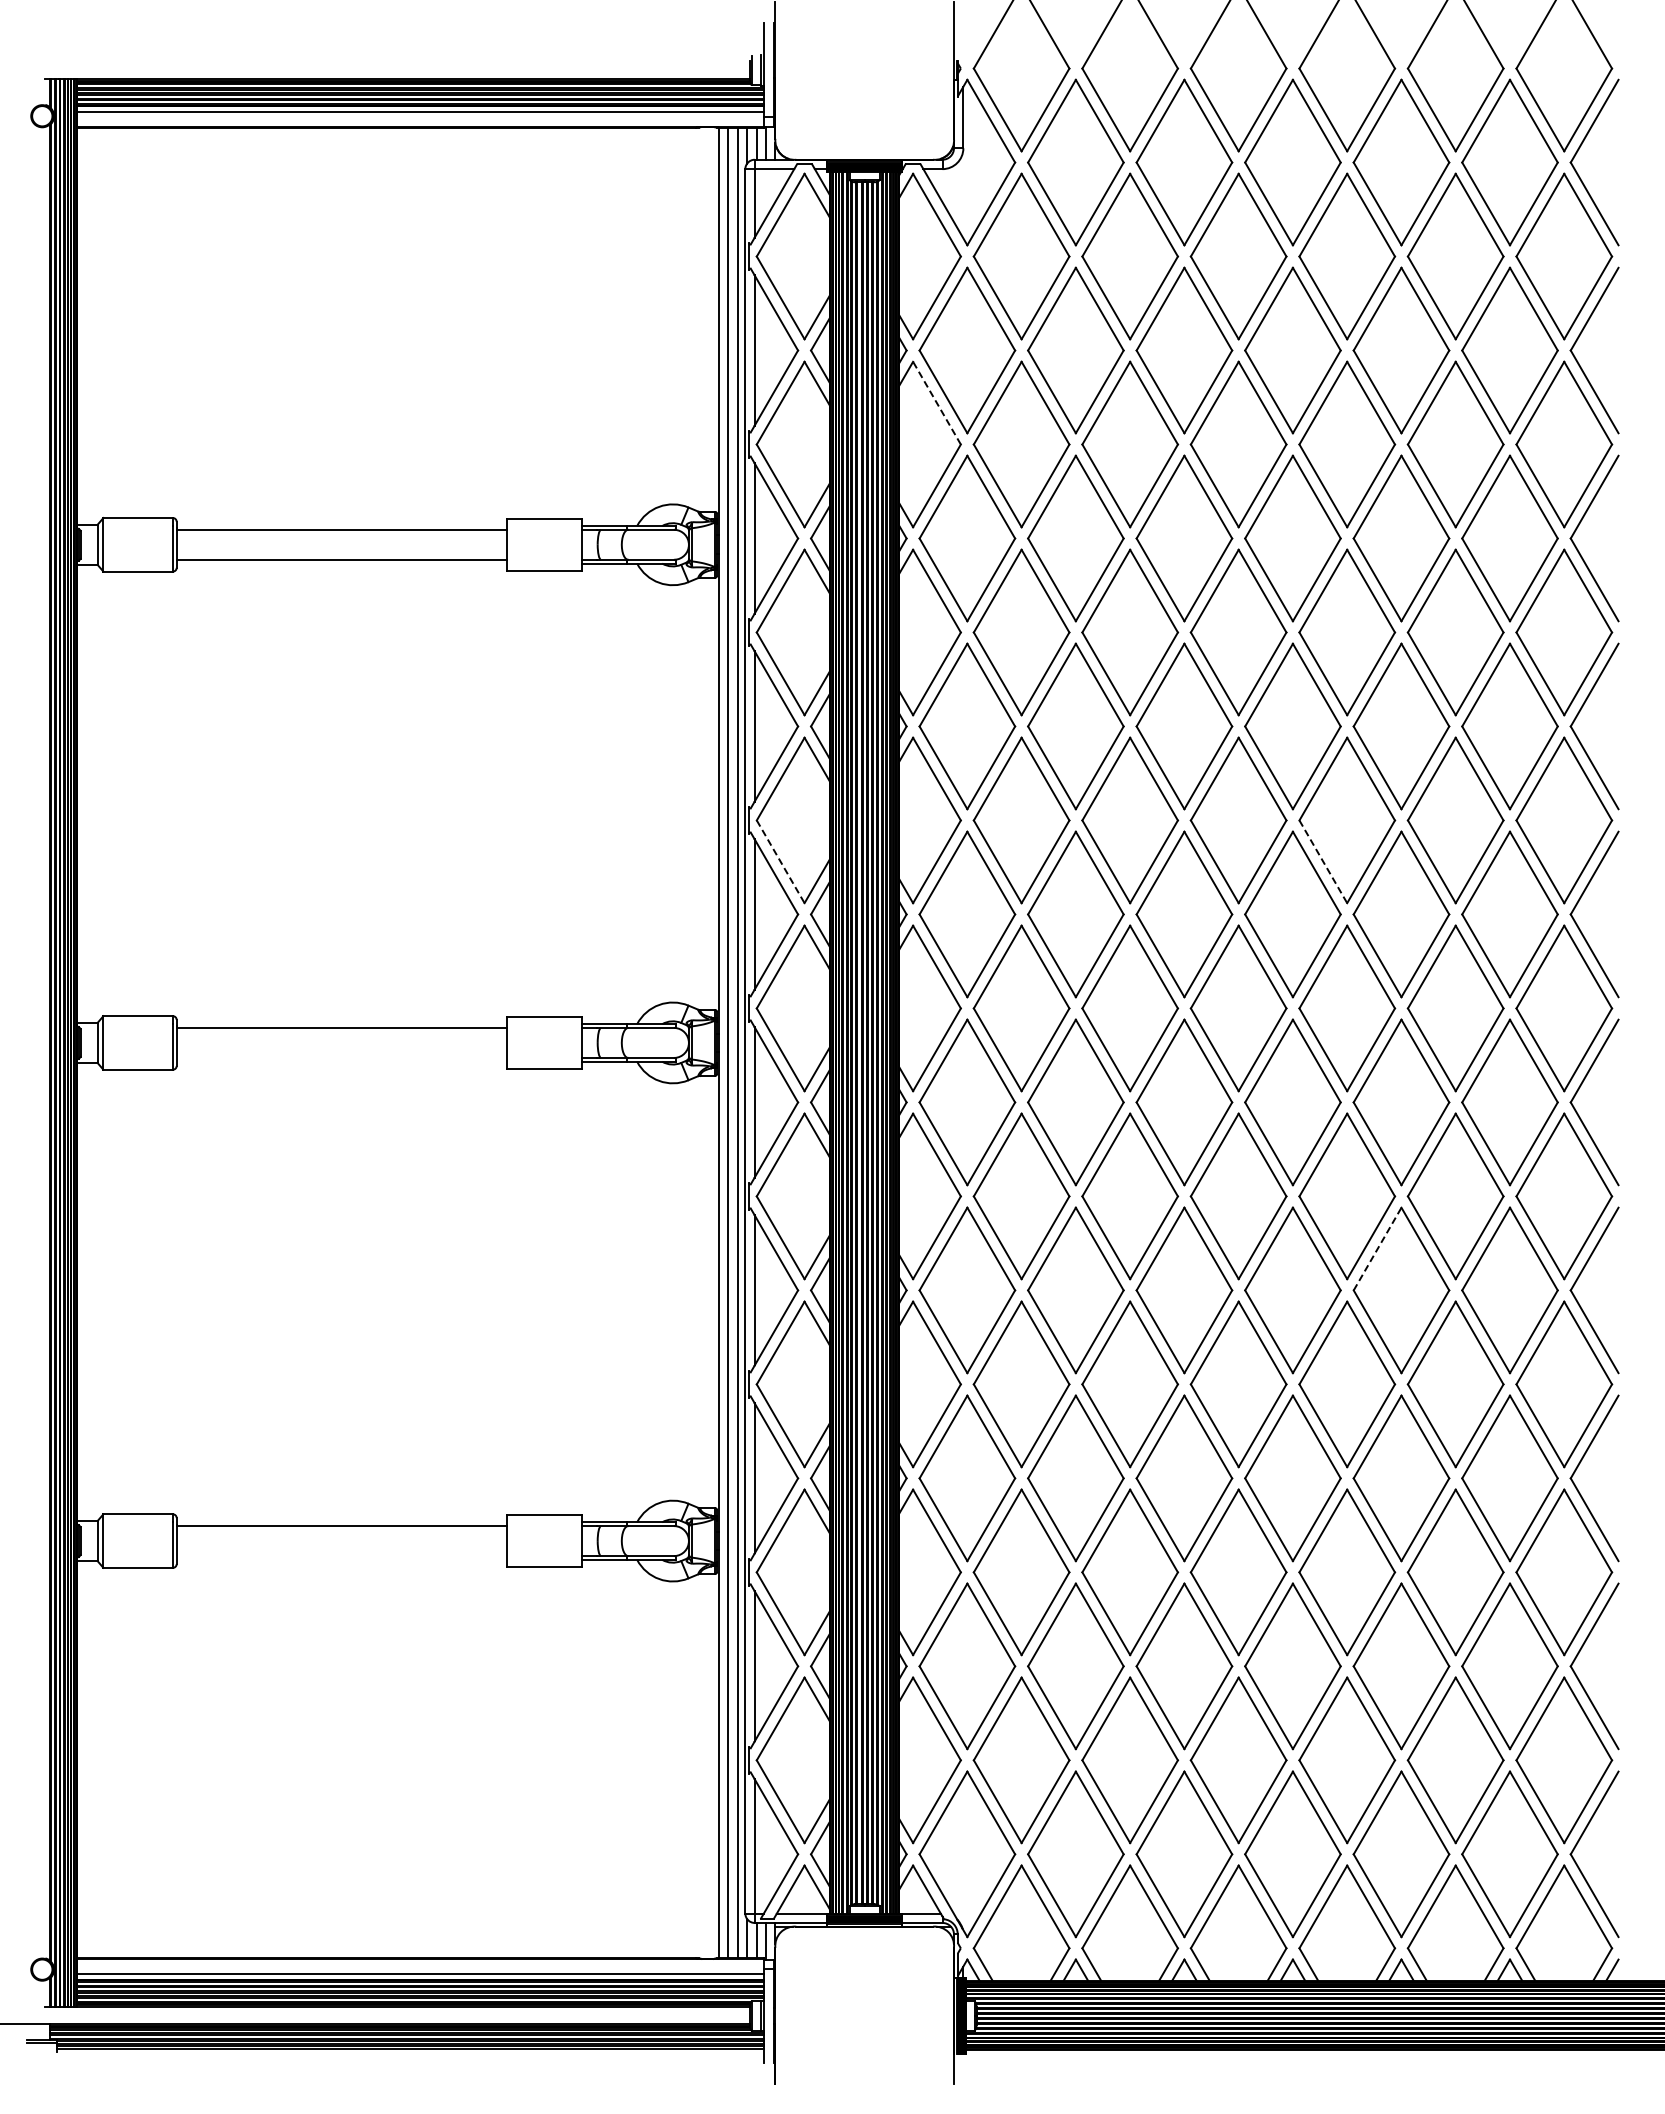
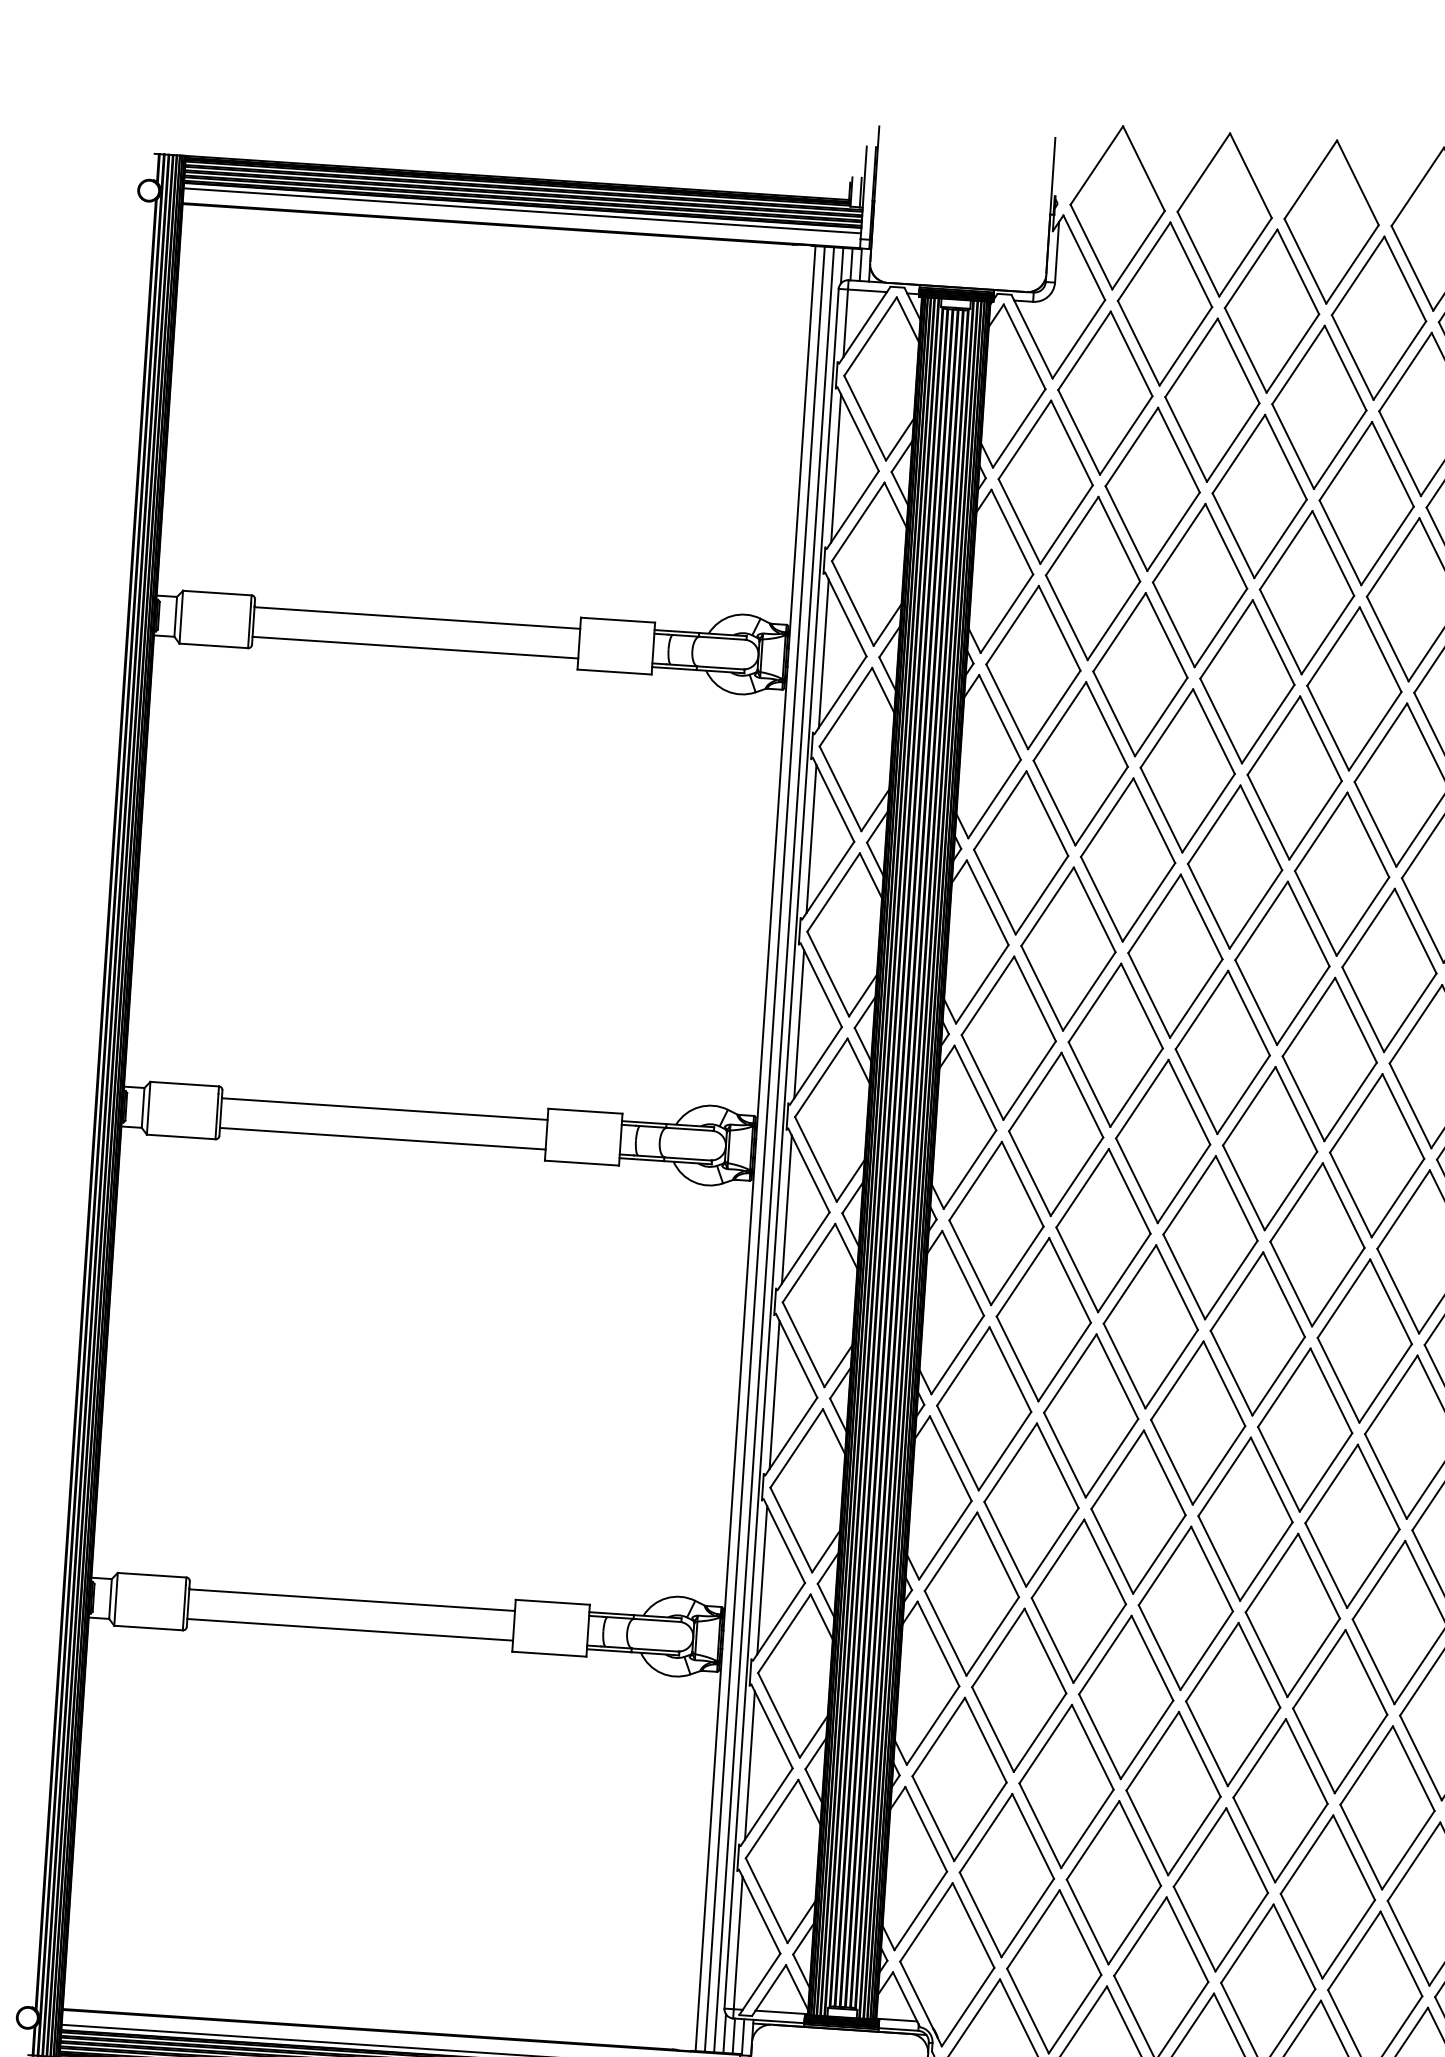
line: (936, 403) -> (1011, 532), dashed -> solid
line: (780, 861) -> (828, 973), dashed -> solid
line: (1323, 861) -> (1363, 1009), dashed -> solid
line: (341, 1057) -> (382, 1138), added
line: (1377, 1249) -> (1391, 1395), dashed -> solid
line: (341, 1556) -> (349, 1630), added

